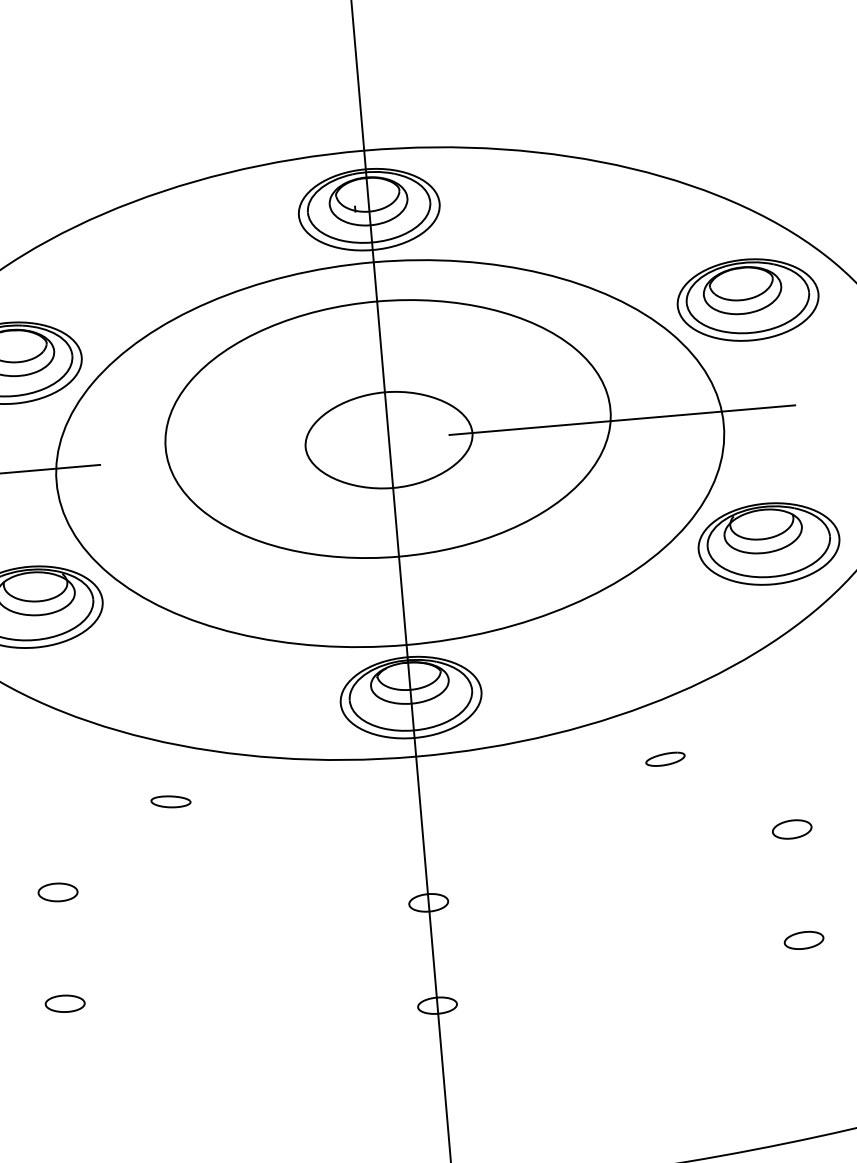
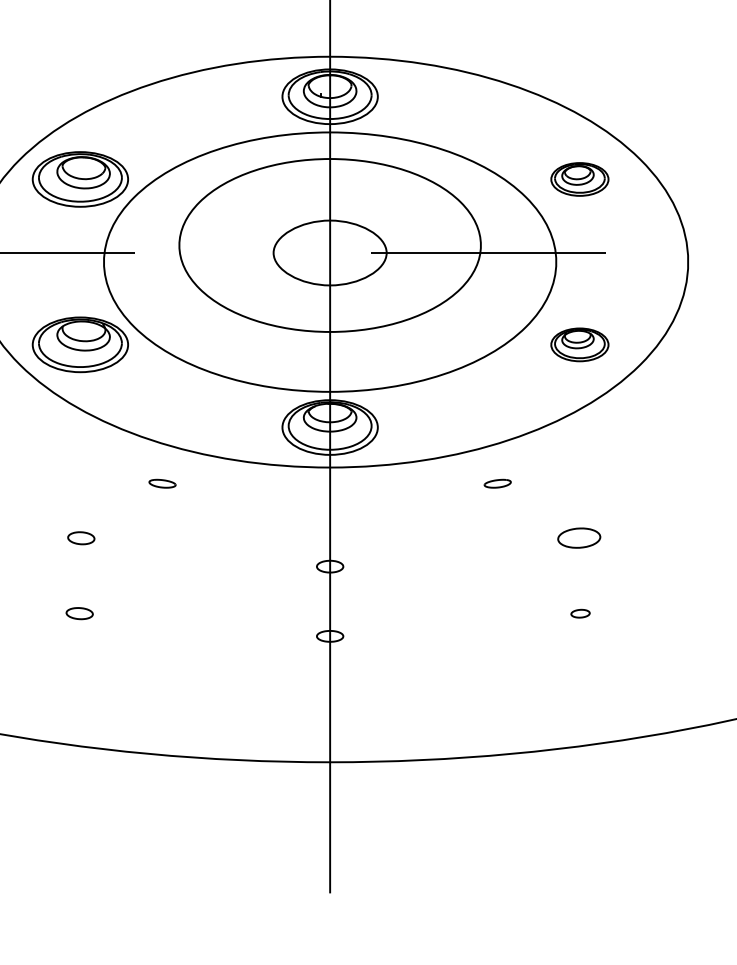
part: (747, 300) -> (579, 179), size x0.6
part: (768, 543) -> (579, 344), size x0.6
part: (791, 829) -> (578, 538), size x1.6
part: (803, 940) -> (580, 613), size x0.7

